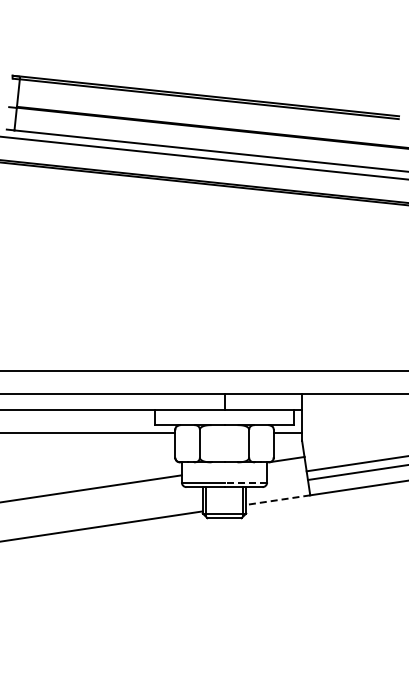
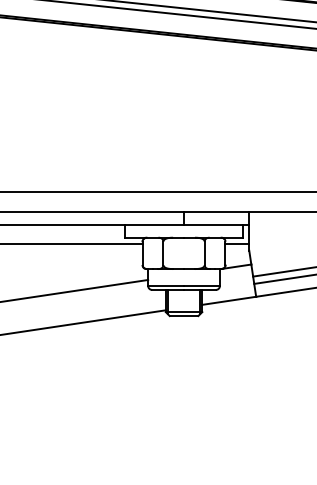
line: (245, 482) -> (201, 286), dashed -> solid
line: (277, 500) -> (228, 301), dashed -> solid

